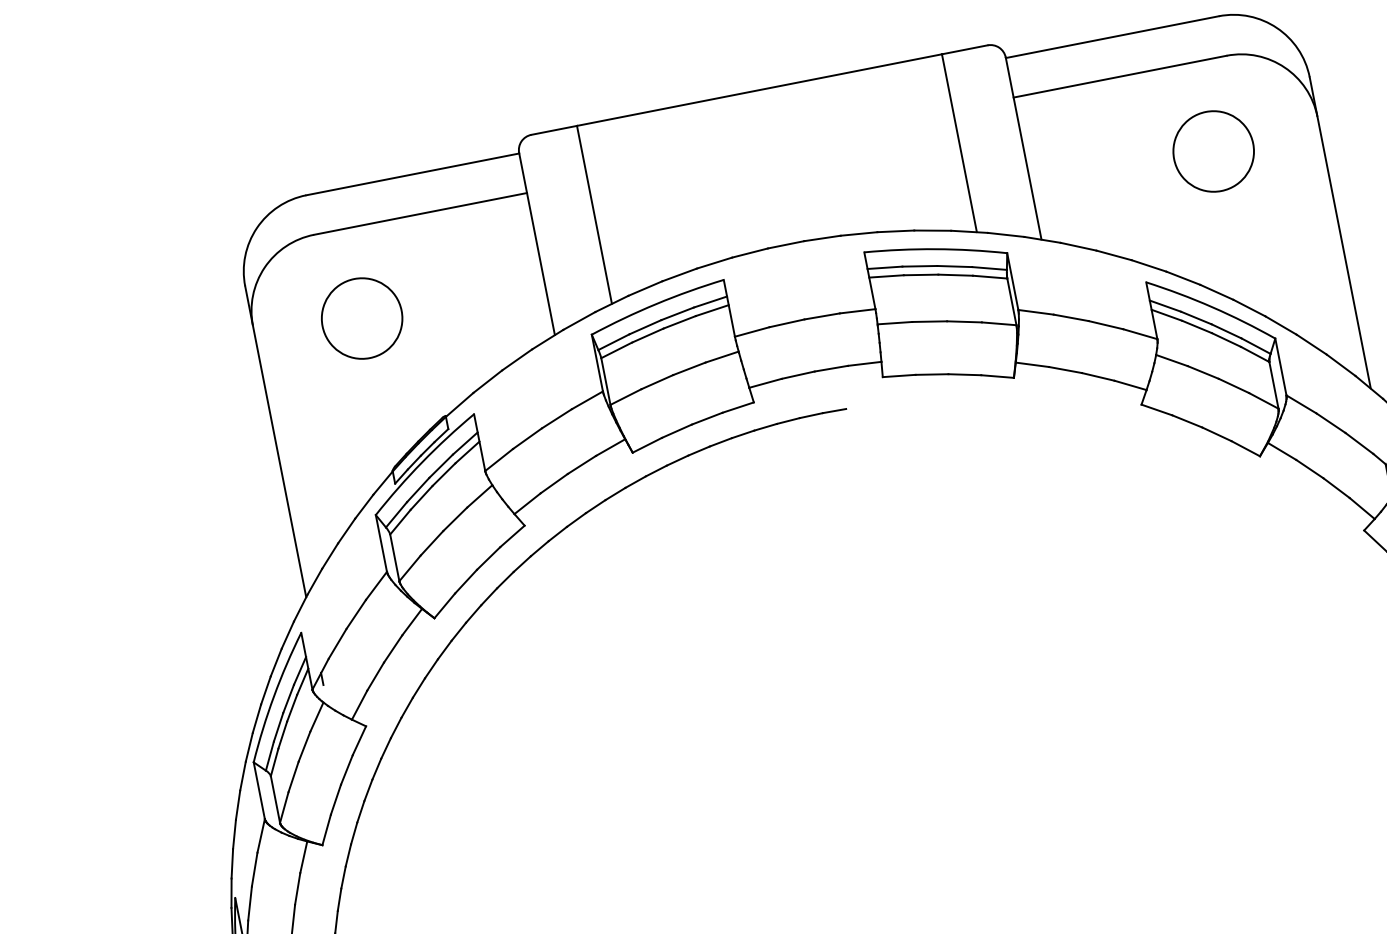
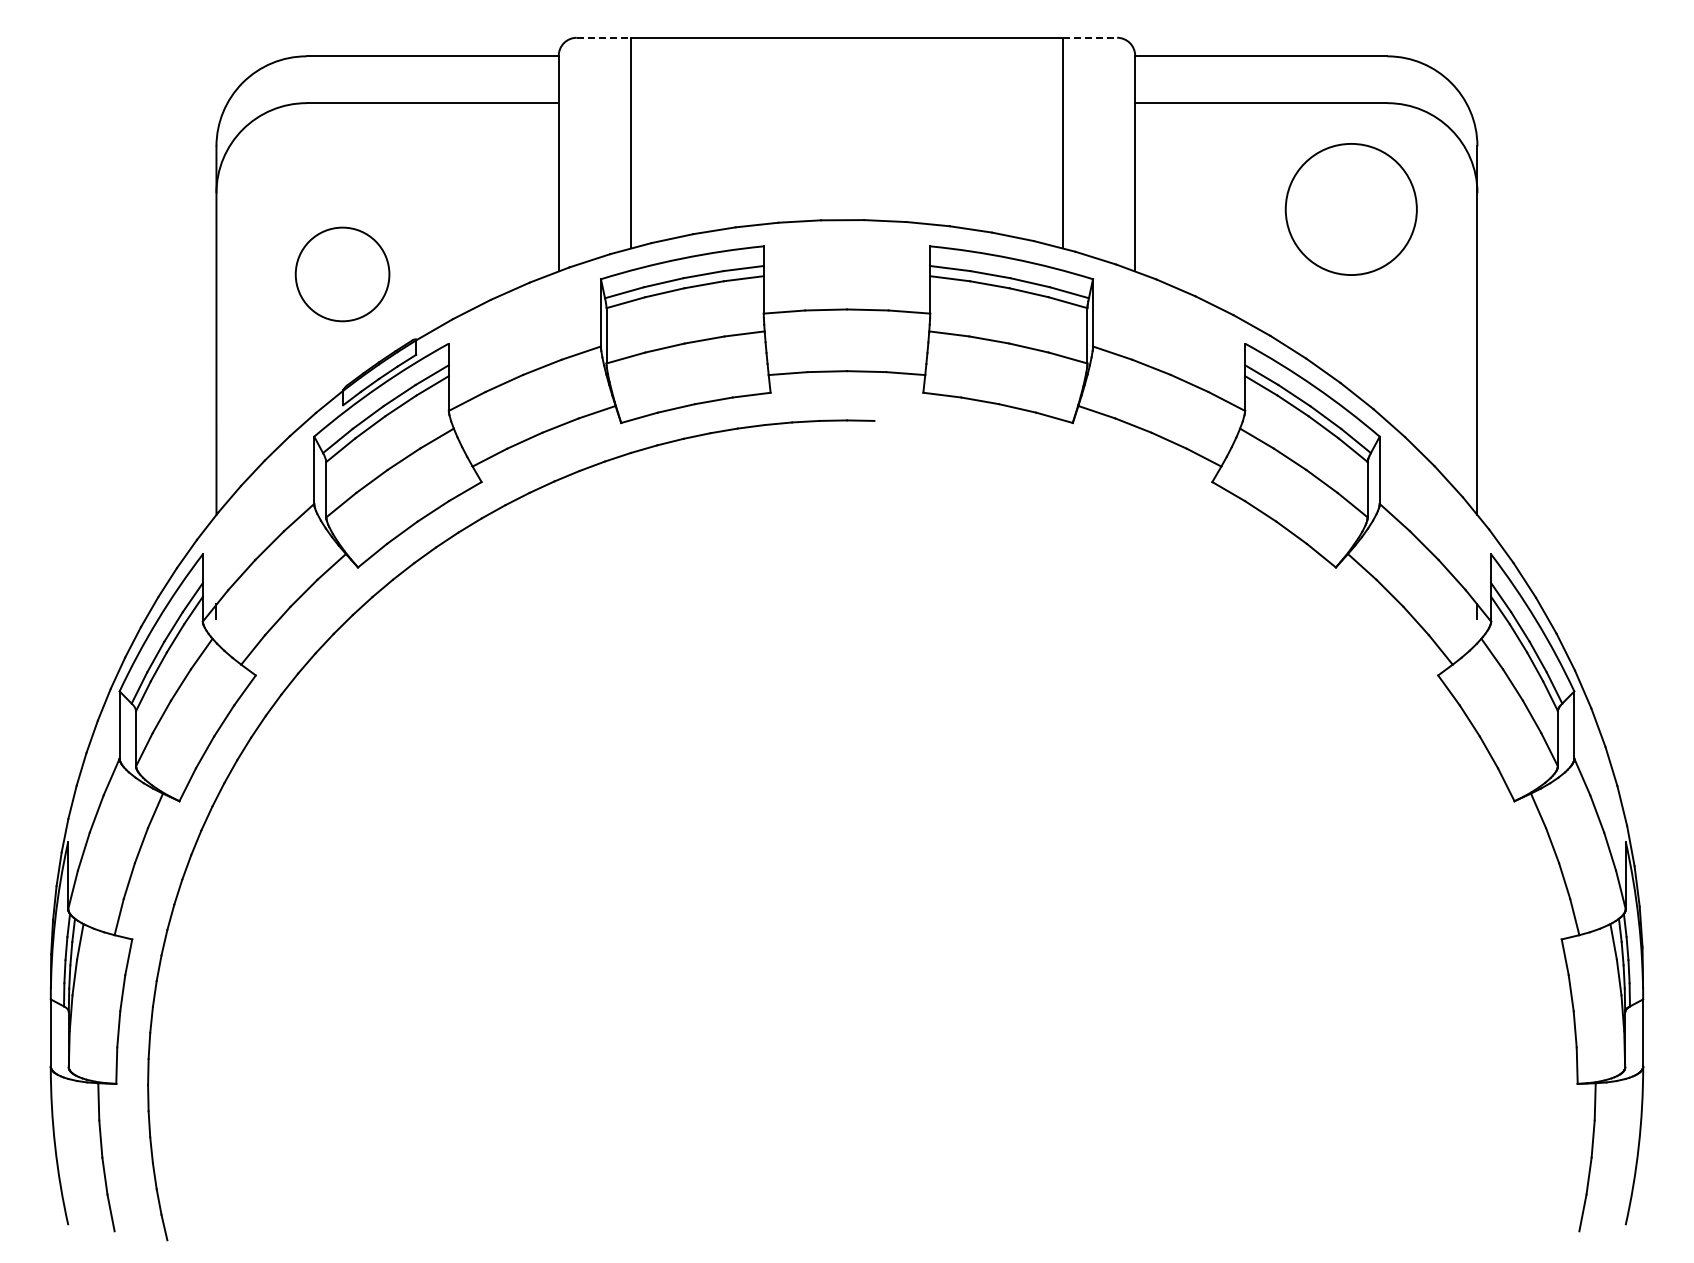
line: (965, 49) -> (1090, 37), solid -> dashed
line: (554, 130) -> (604, 37), solid -> dashed
circle: (1213, 151) -> (1351, 209), size x1.4
circle: (362, 318) -> (342, 274), moved

